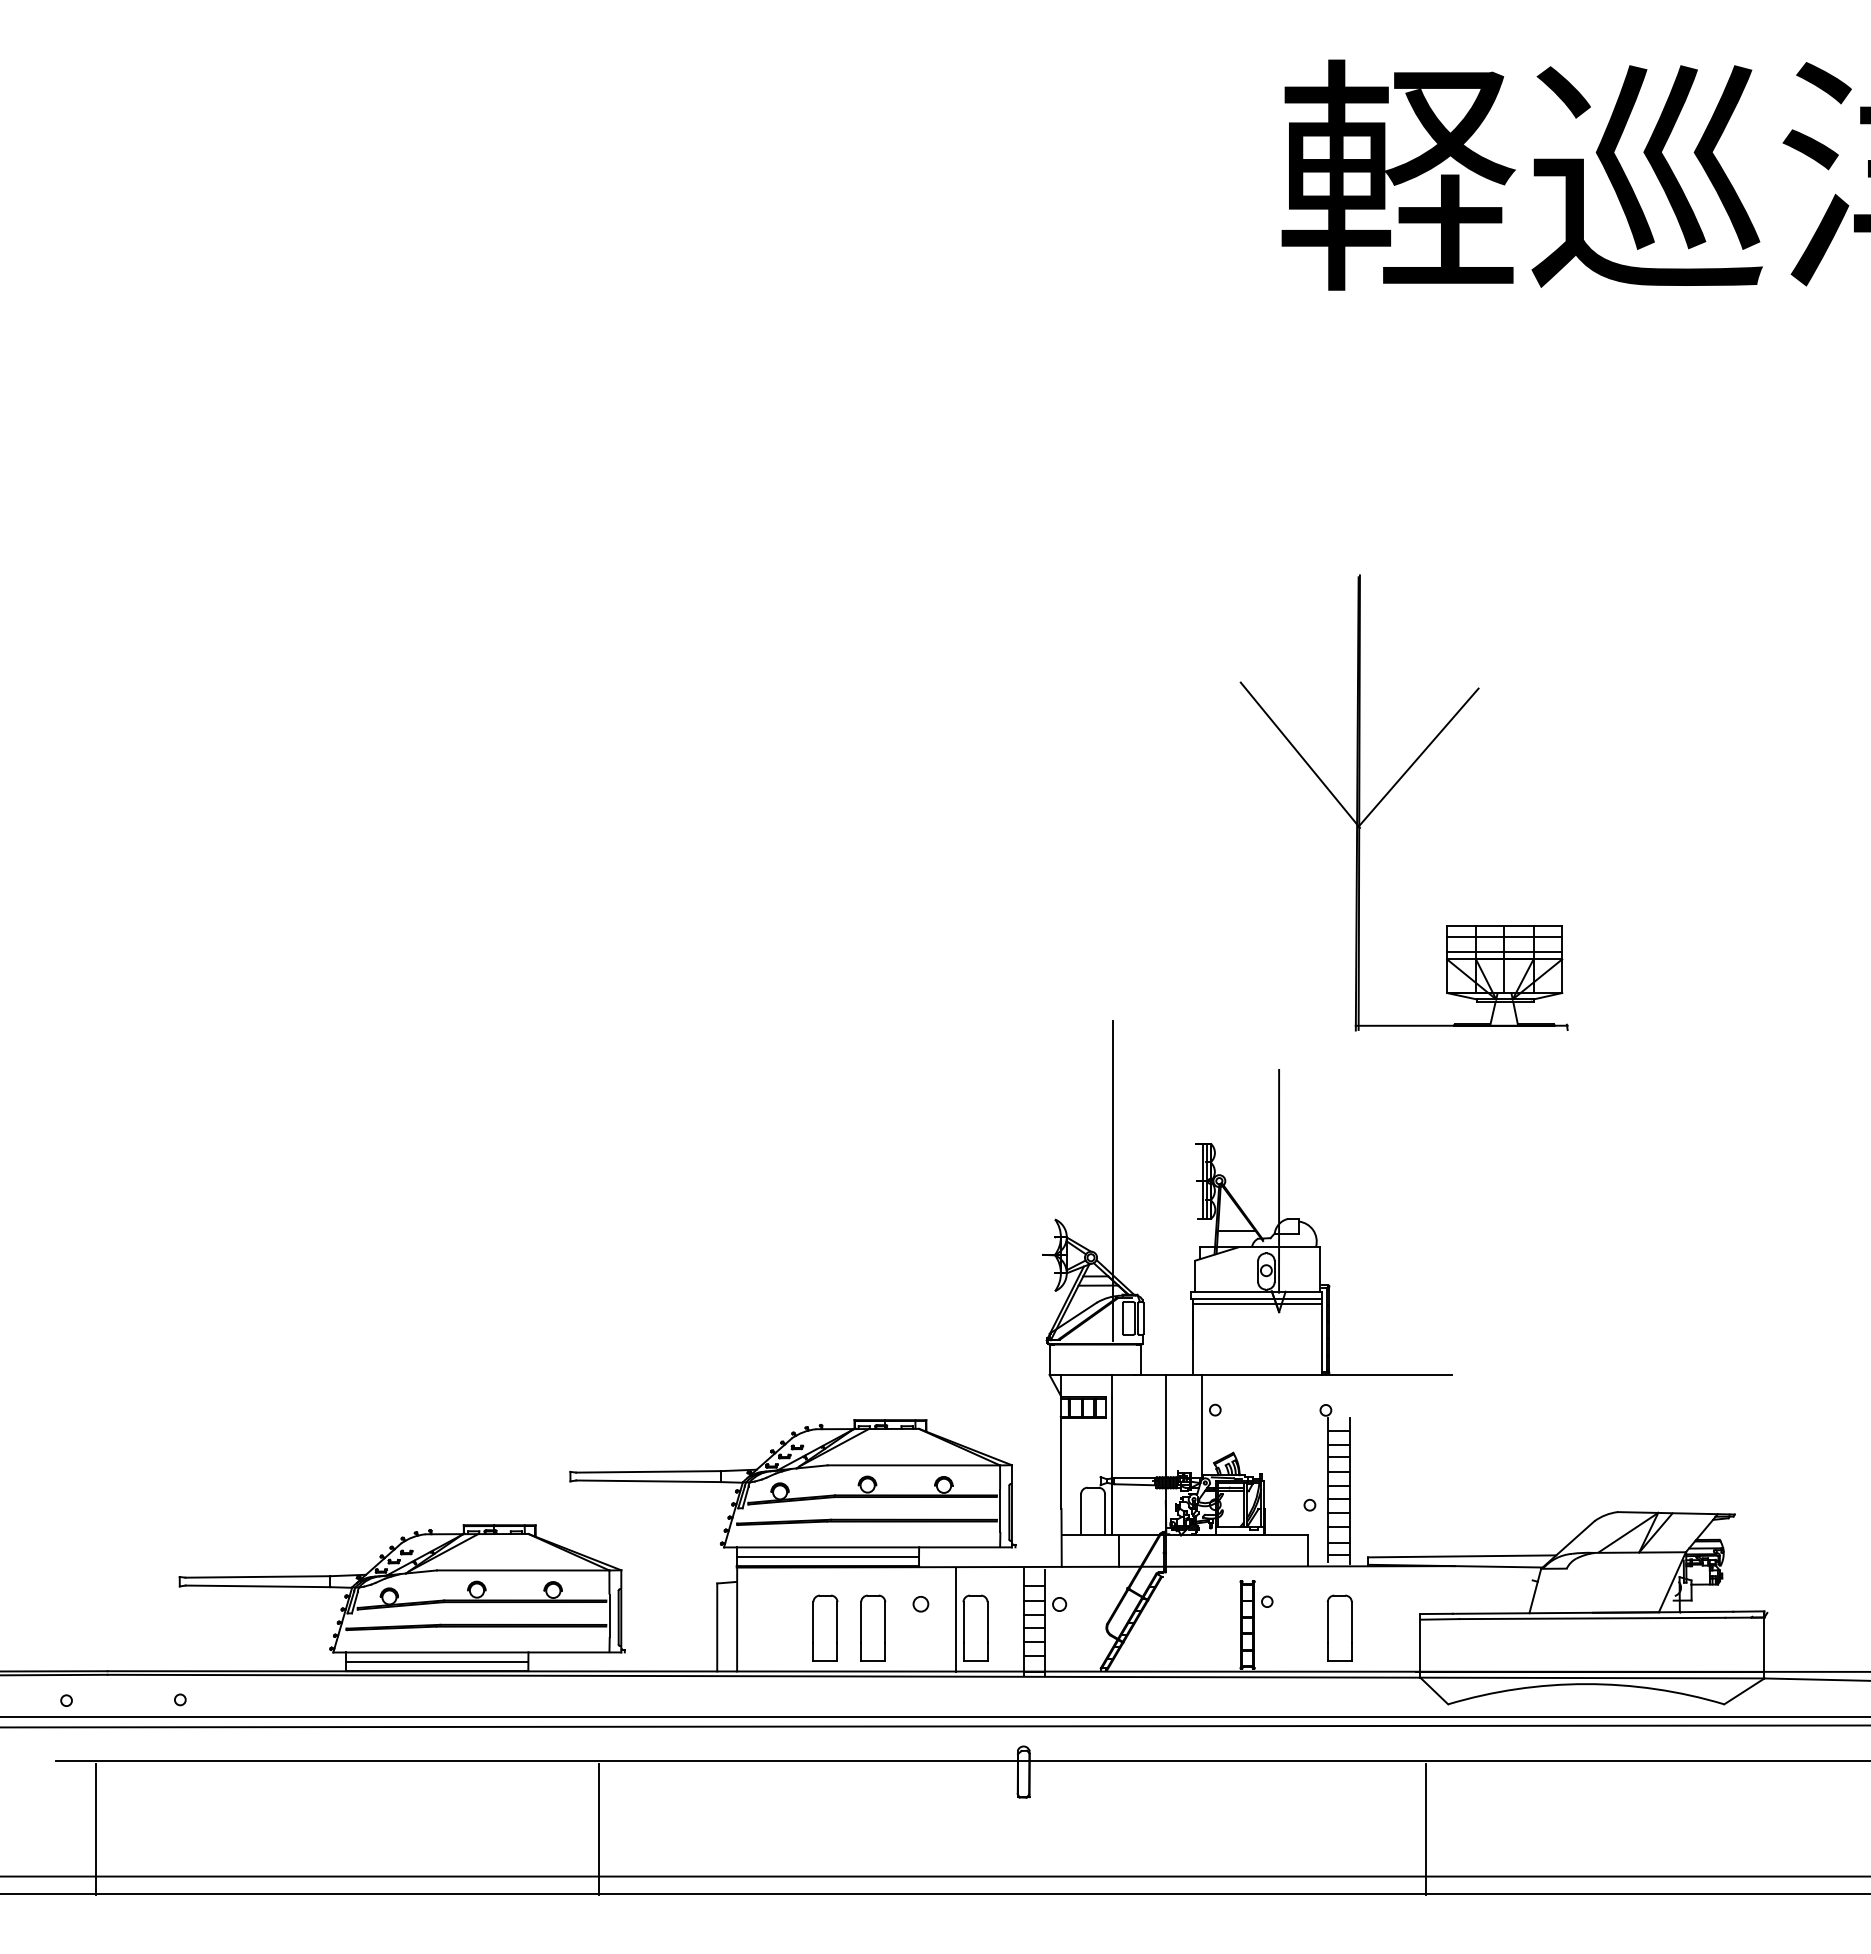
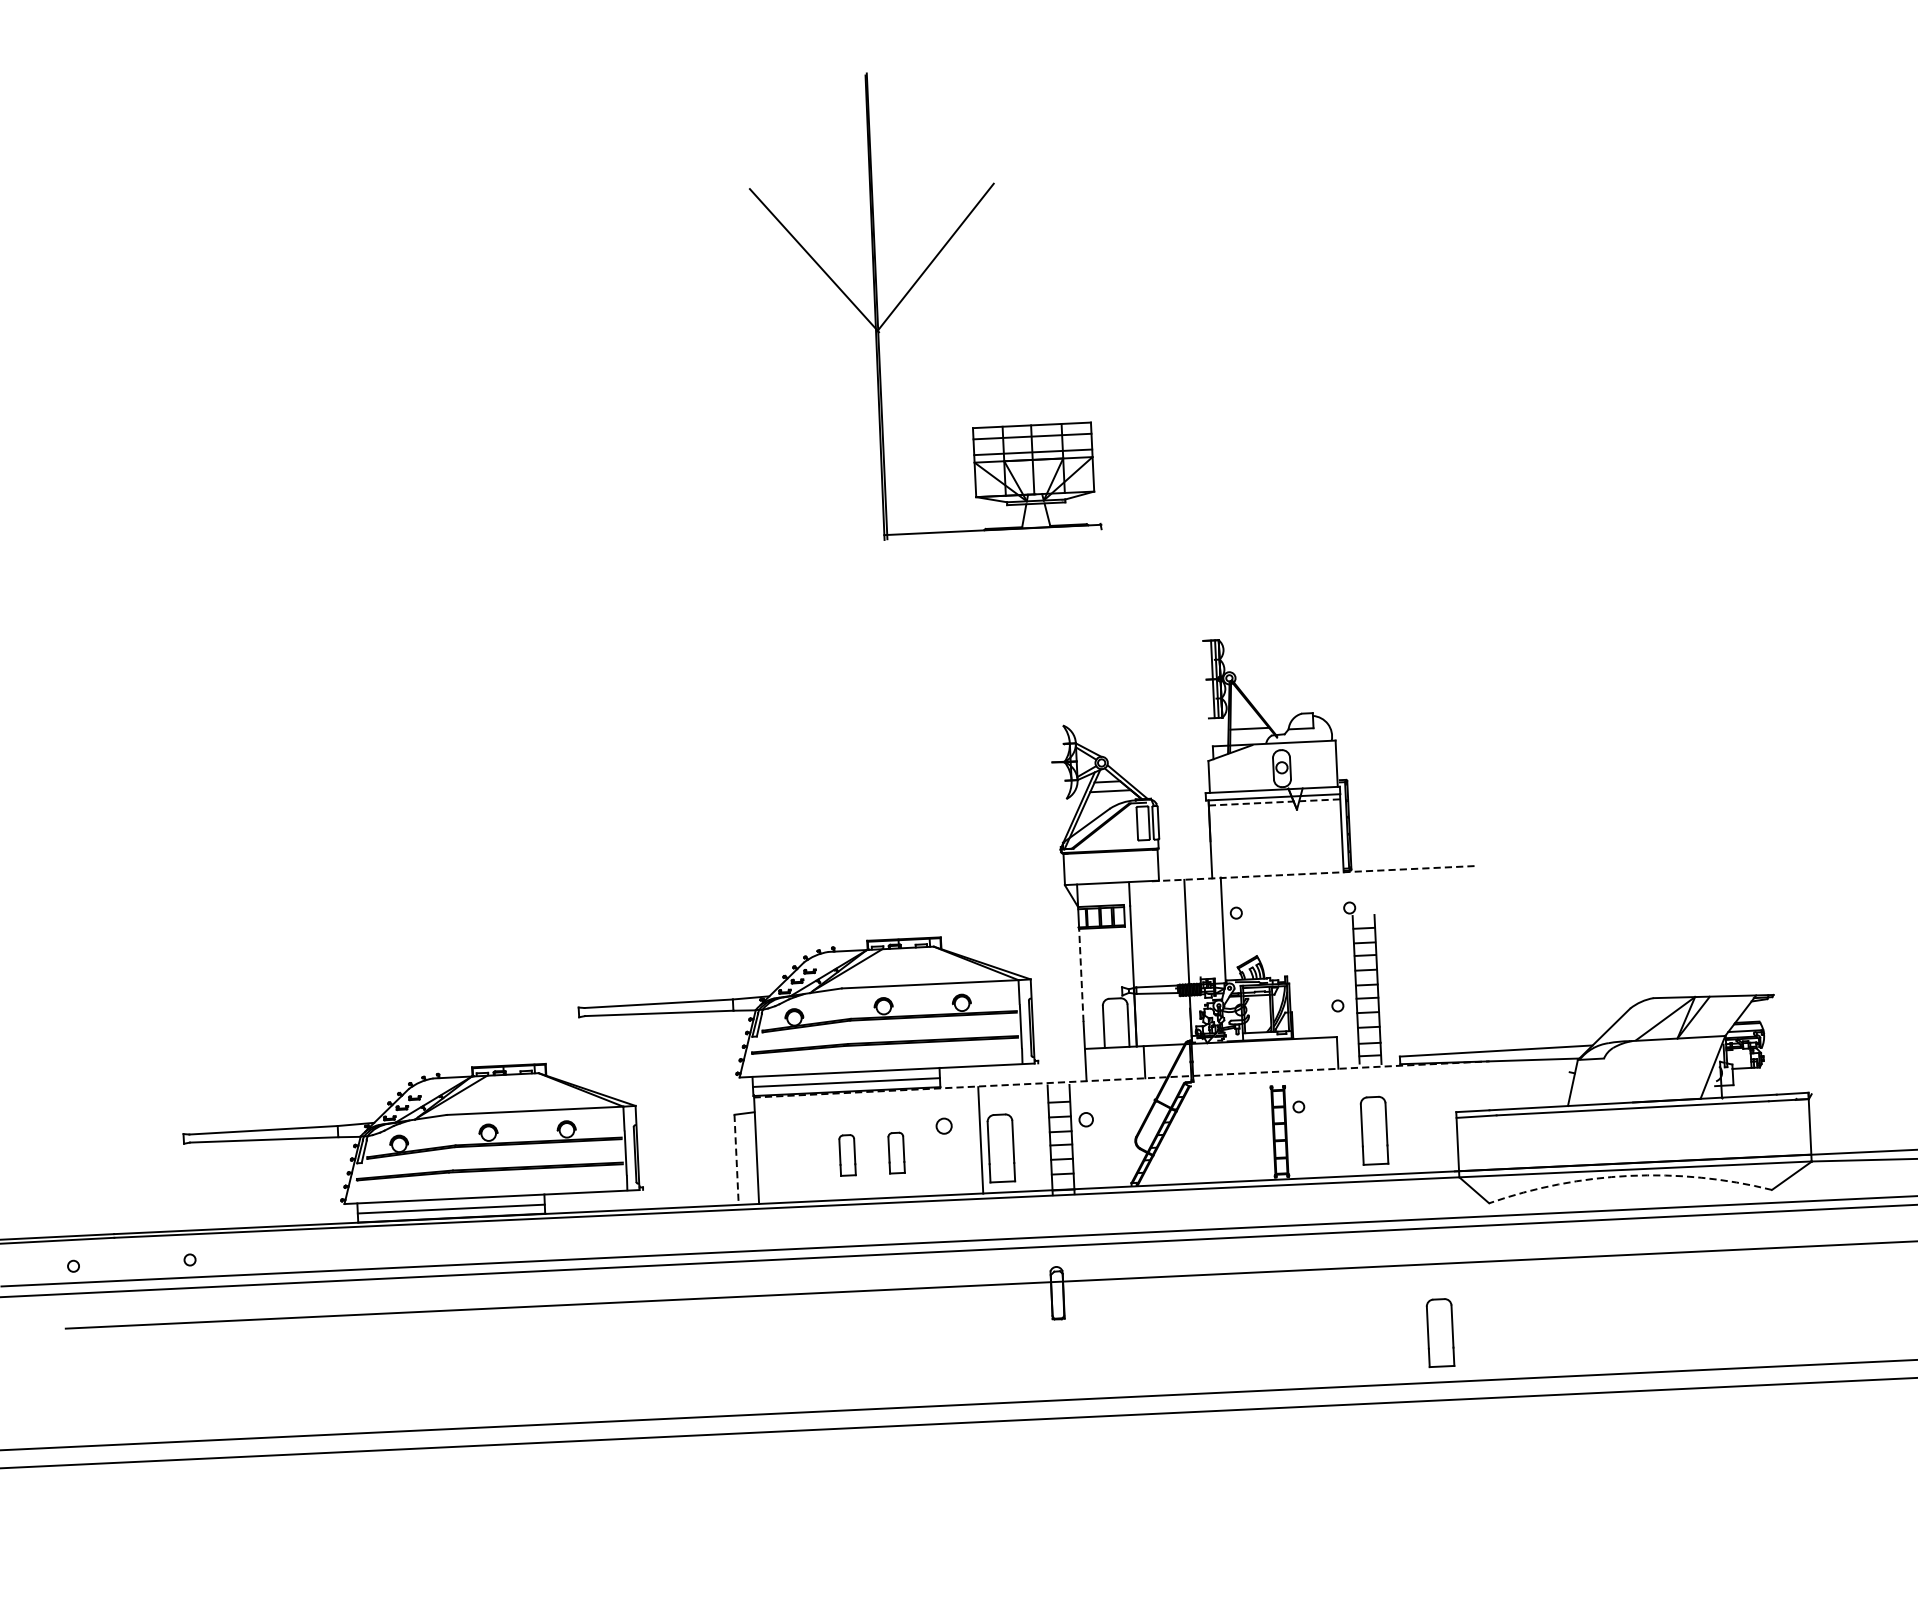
part: (1391, 790) -> (909, 292), moved
line: (1112, 1180) -> (1119, 682), removed
line: (1279, 1180) -> (1291, 674), removed
line: (1258, 1304) -> (1275, 802), solid -> dashed
line: (1293, 1375) -> (1314, 873), solid -> dashed
line: (1061, 1463) -> (1081, 975), solid -> dashed
line: (1096, 1566) -> (1122, 1079), solid -> dashed
line: (717, 1627) -> (736, 1159), solid -> dashed
part: (825, 1627) -> (847, 1154), size x0.6
part: (873, 1627) -> (896, 1152), size x0.6
arc: (1586, 1684) -> (1629, 1176), solid -> dashed
part: (1394, 1827) -> (1440, 1332), added
line: (95, 1829) -> (109, 1396), removed
line: (598, 1829) -> (624, 1372), removed
line: (1425, 1829) -> (1471, 1332), removed

